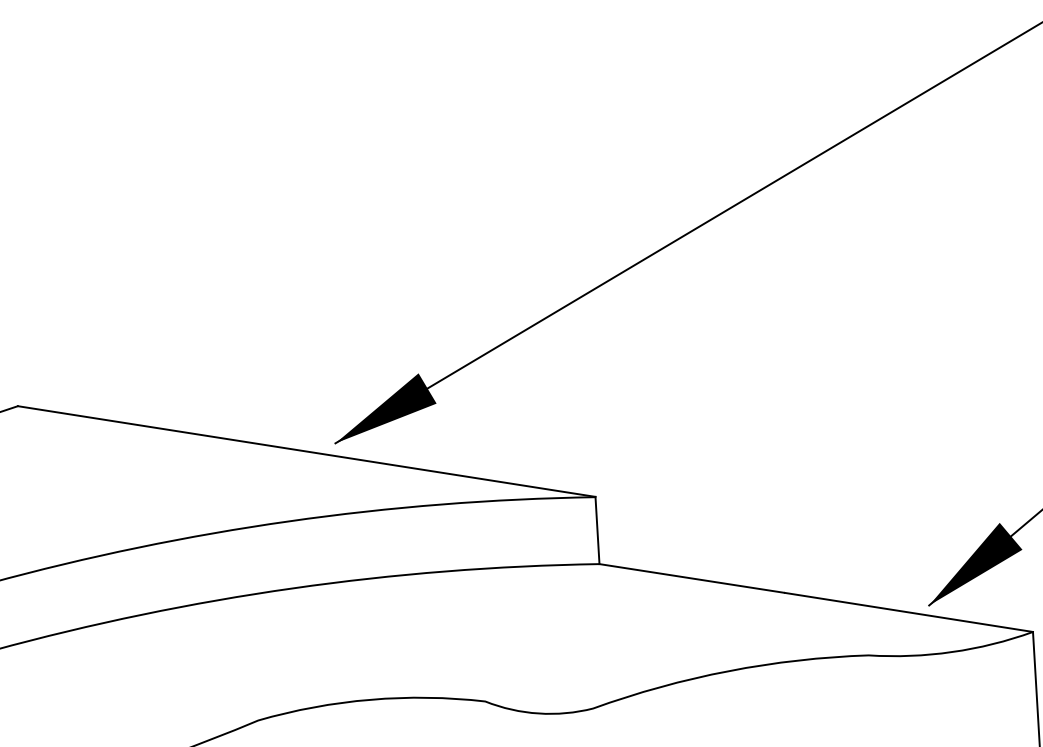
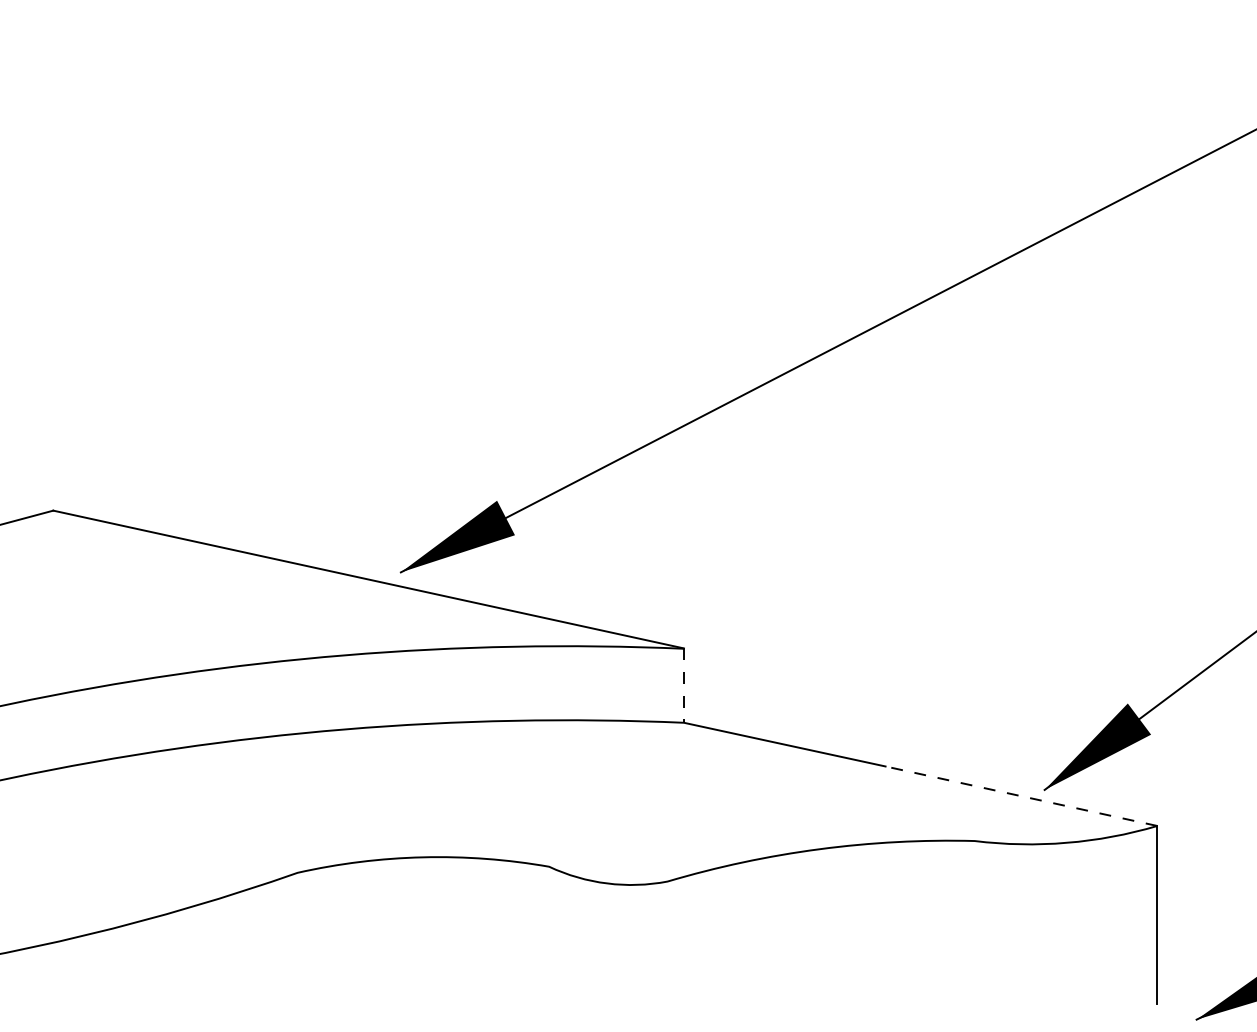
line: (597, 531) -> (683, 686), solid -> dashed
line: (908, 612) -> (1021, 796), solid -> dashed

